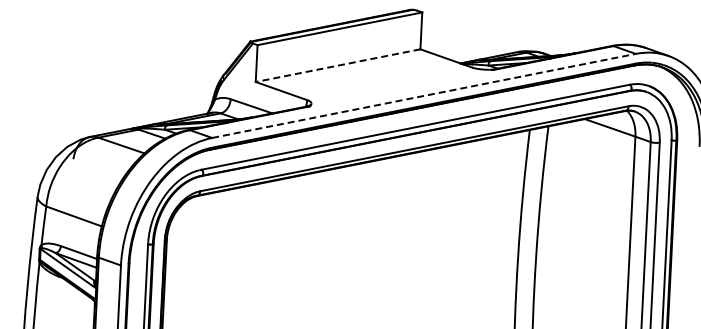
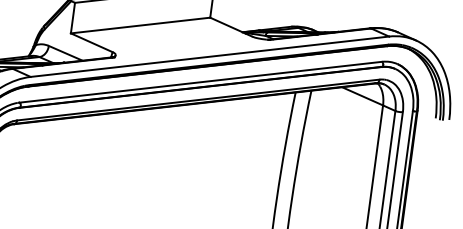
line: (338, 65) -> (140, 25), dashed -> solid
line: (423, 95) -> (209, 56), dashed -> solid

